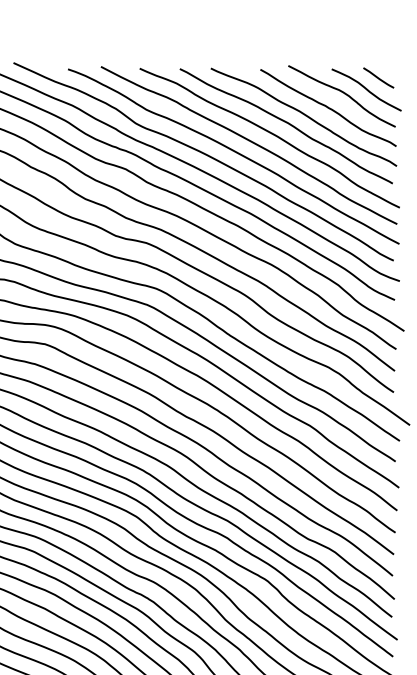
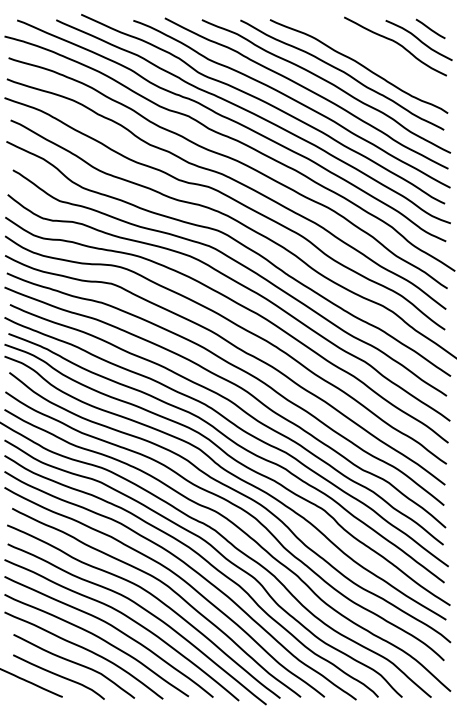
curve: (328, 107) -> (382, 57), removed

